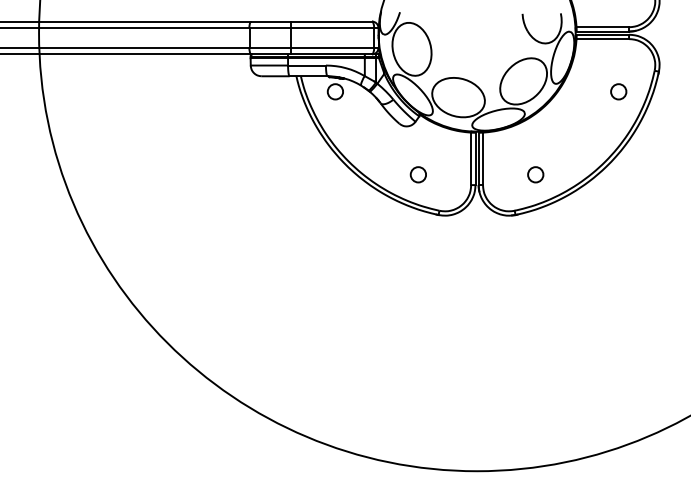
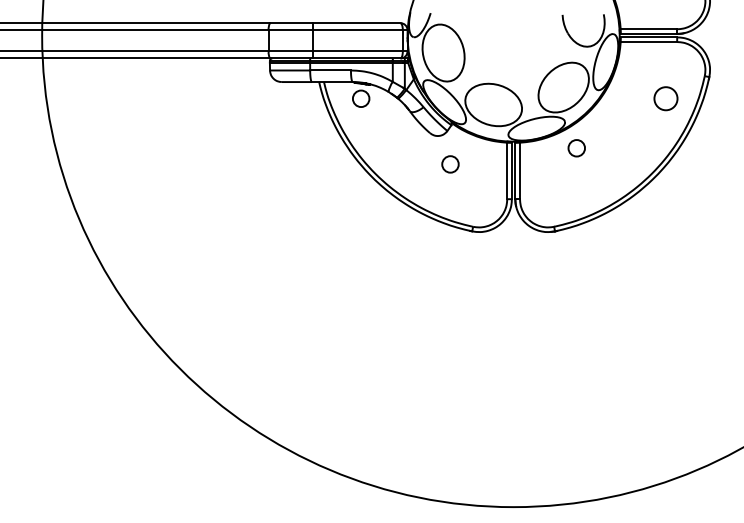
circle: (618, 91) -> (665, 98), size x1.4
circle: (417, 174) -> (449, 164), moved
circle: (535, 174) -> (576, 147), moved

